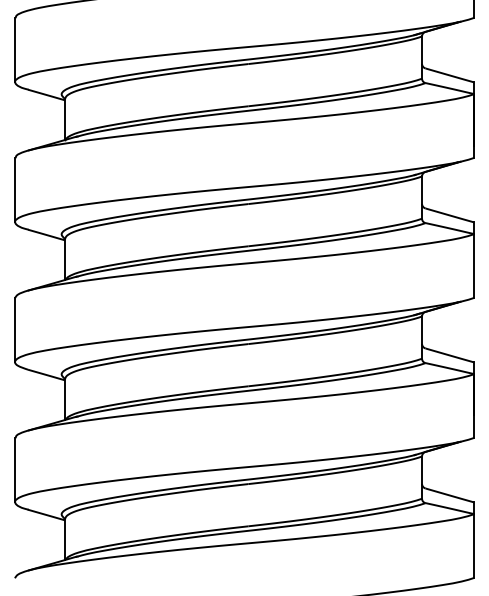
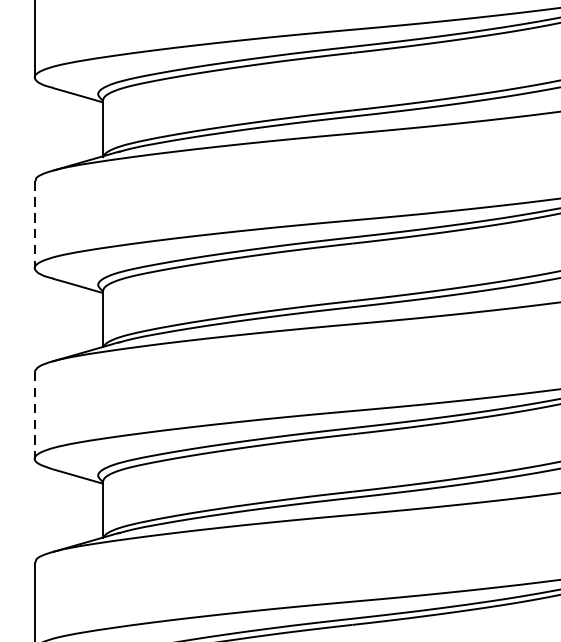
line: (15, 190) -> (35, 225), solid -> dashed
line: (15, 330) -> (35, 415), solid -> dashed

